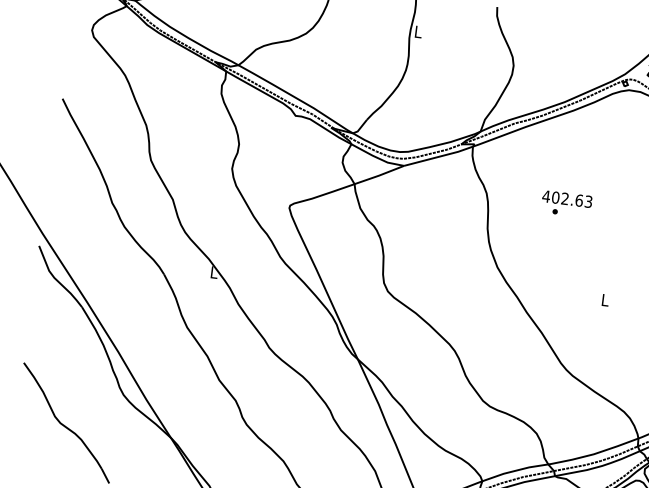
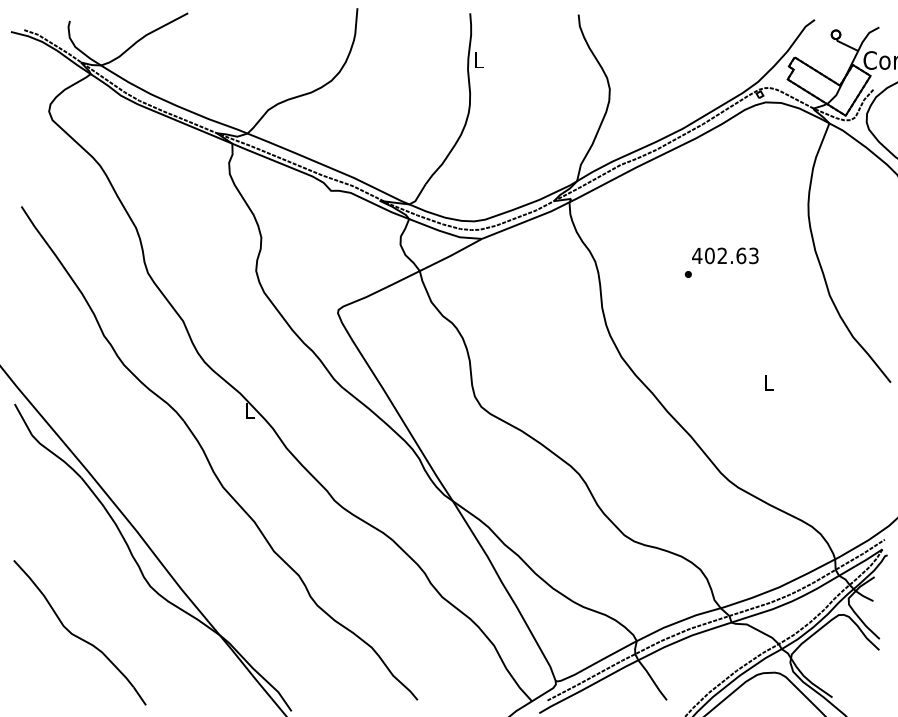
text: (567, 198) -> (725, 255), moved

